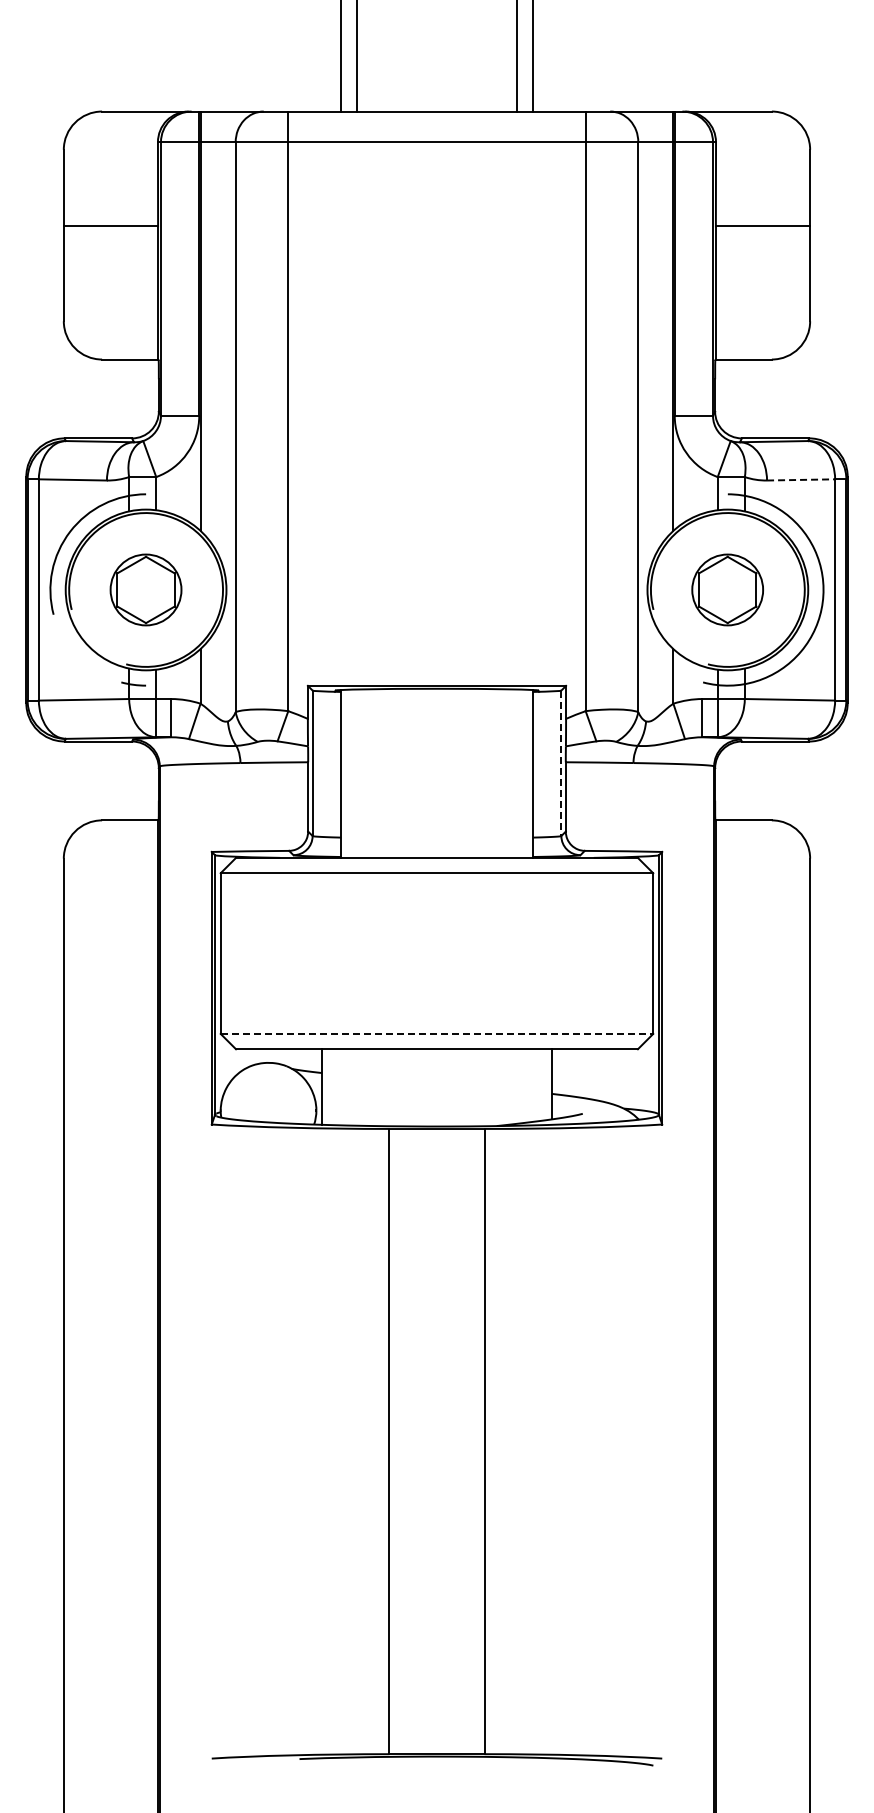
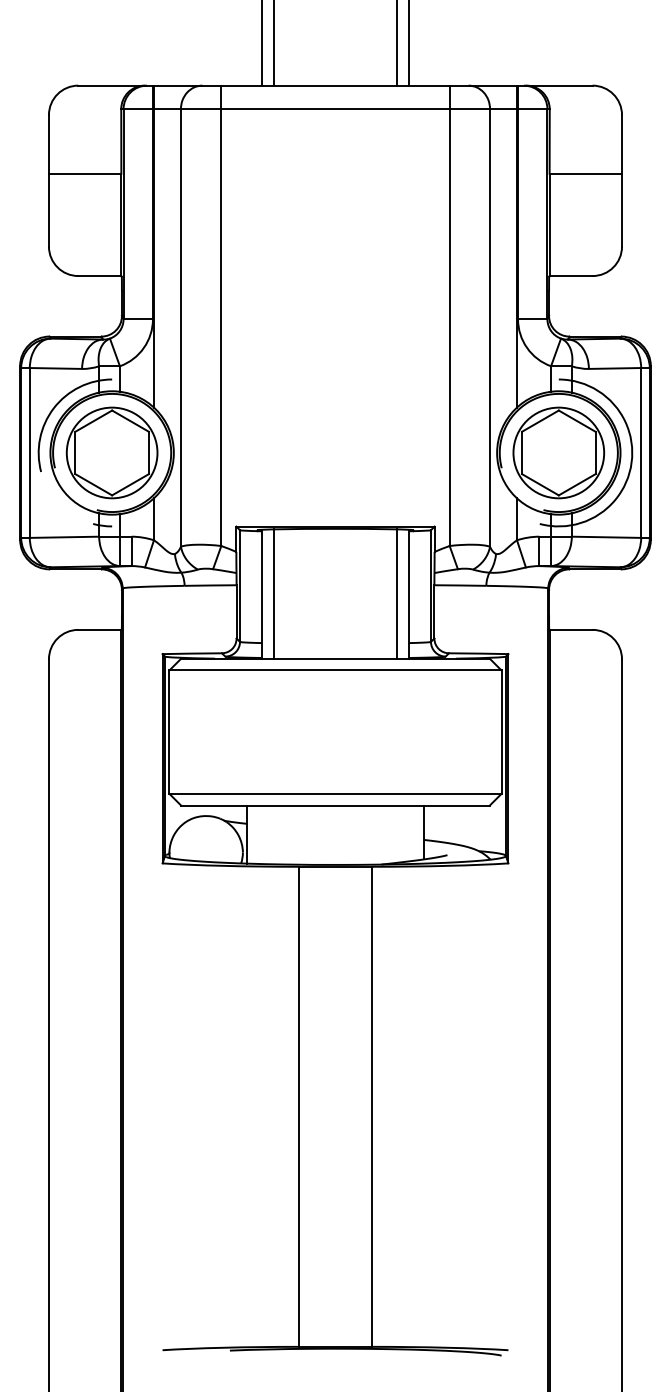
line: (801, 479) -> (615, 368), dashed -> solid
part: (145, 589) -> (111, 452), size x1.67
part: (727, 589) -> (558, 452), size x1.67
line: (561, 763) -> (431, 586), dashed -> solid
line: (356, 773) -> (273, 593), added
line: (517, 773) -> (397, 593), added
line: (437, 1033) -> (335, 793), dashed -> solid

